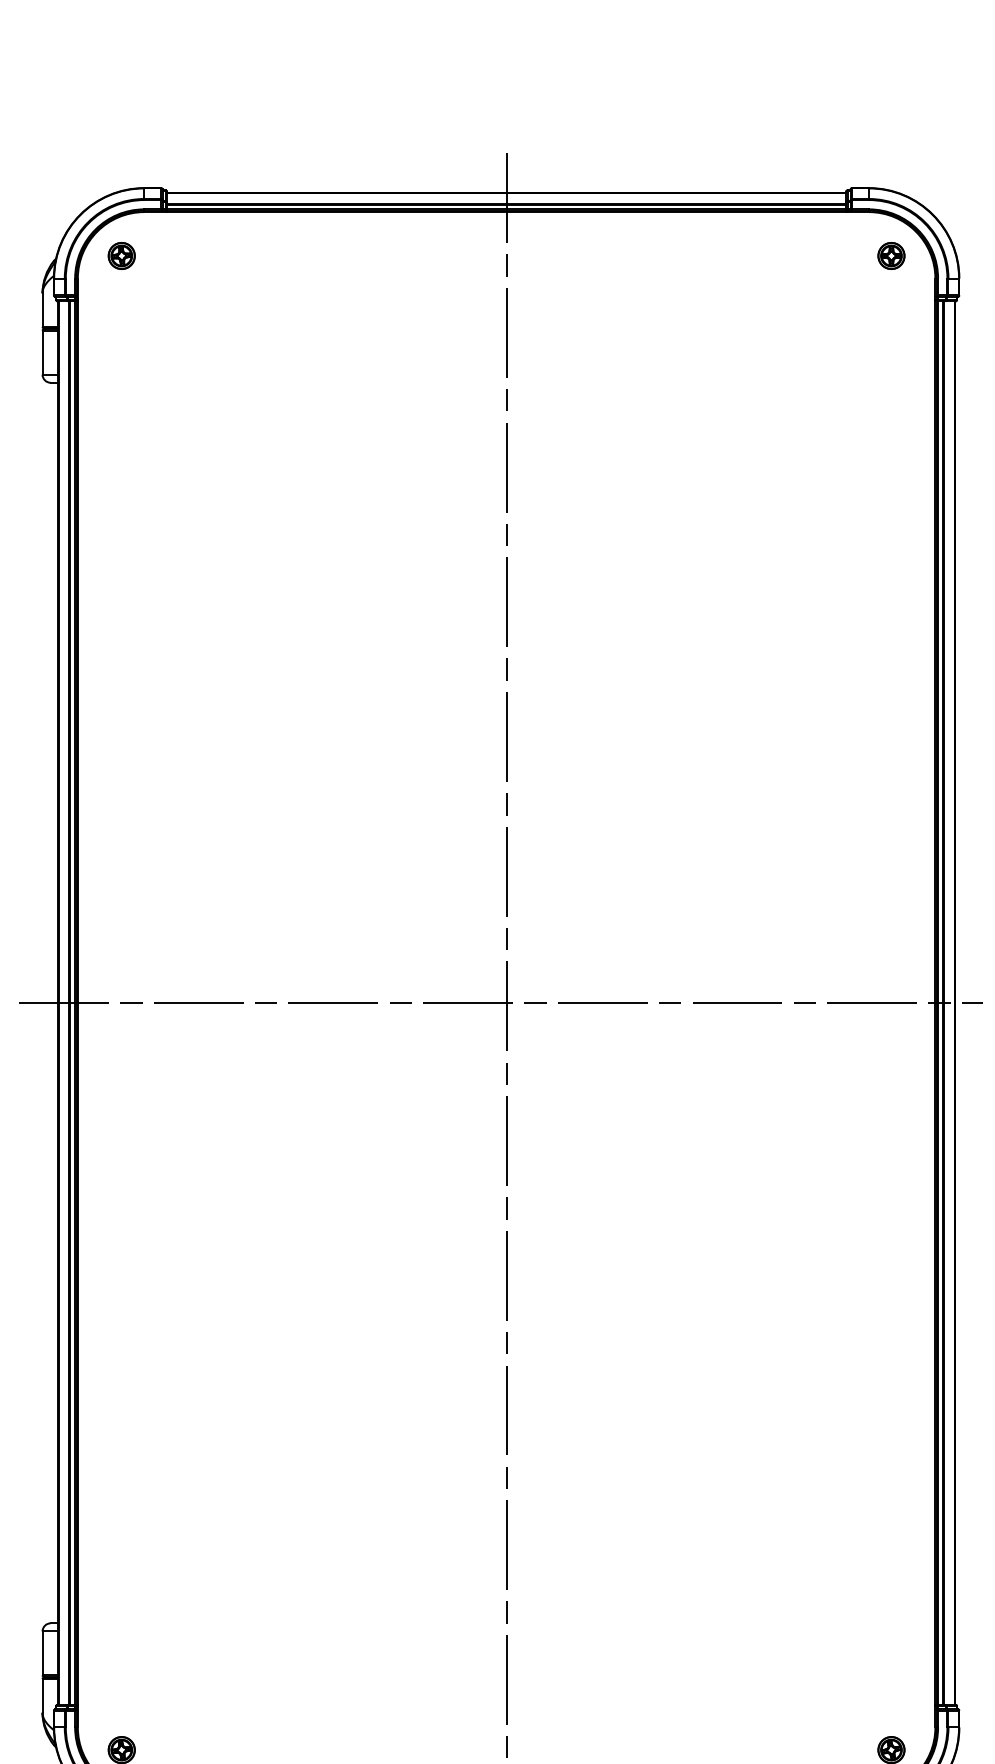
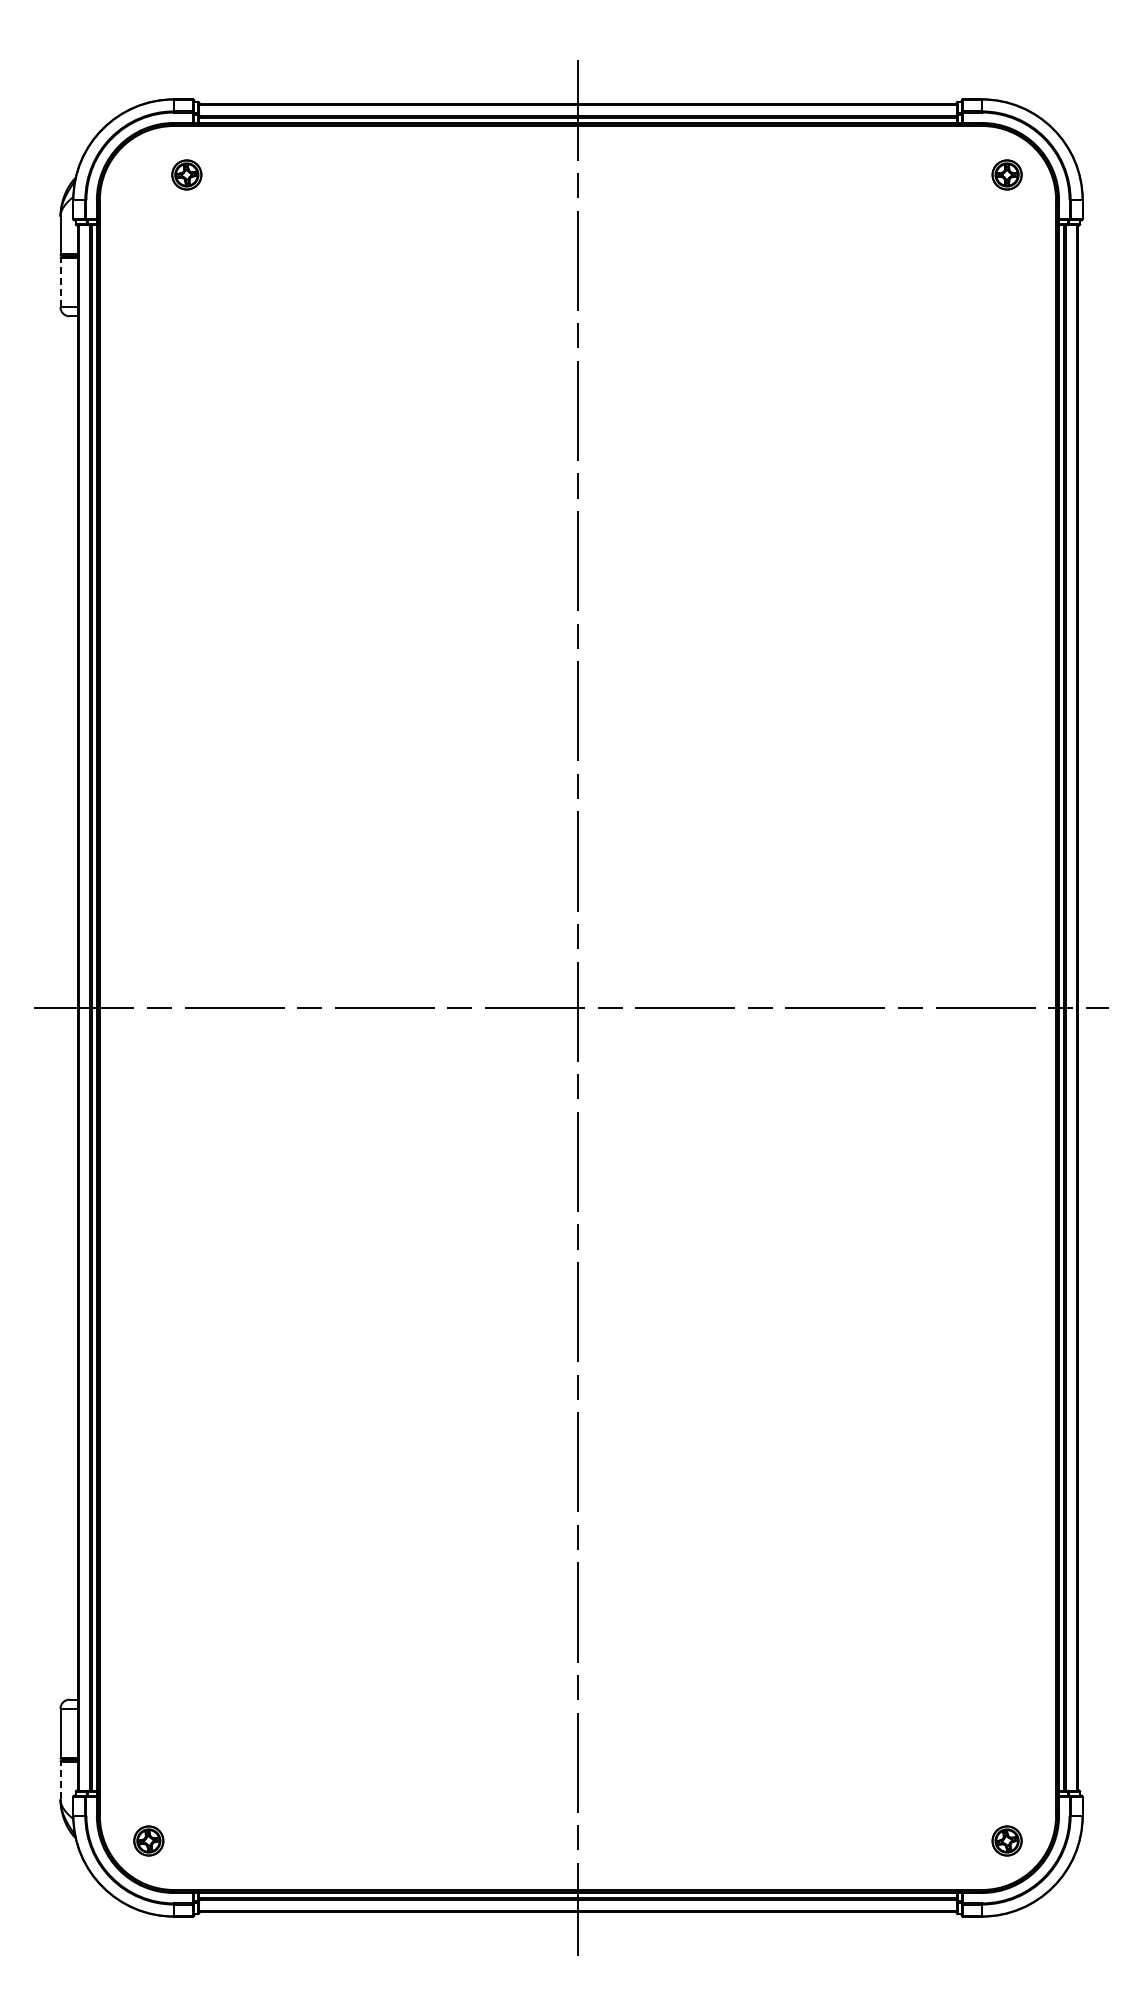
part: (121, 255) -> (186, 174), moved
line: (42, 352) -> (60, 282), solid -> dashed
line: (42, 1695) -> (60, 1780), solid -> dashed

